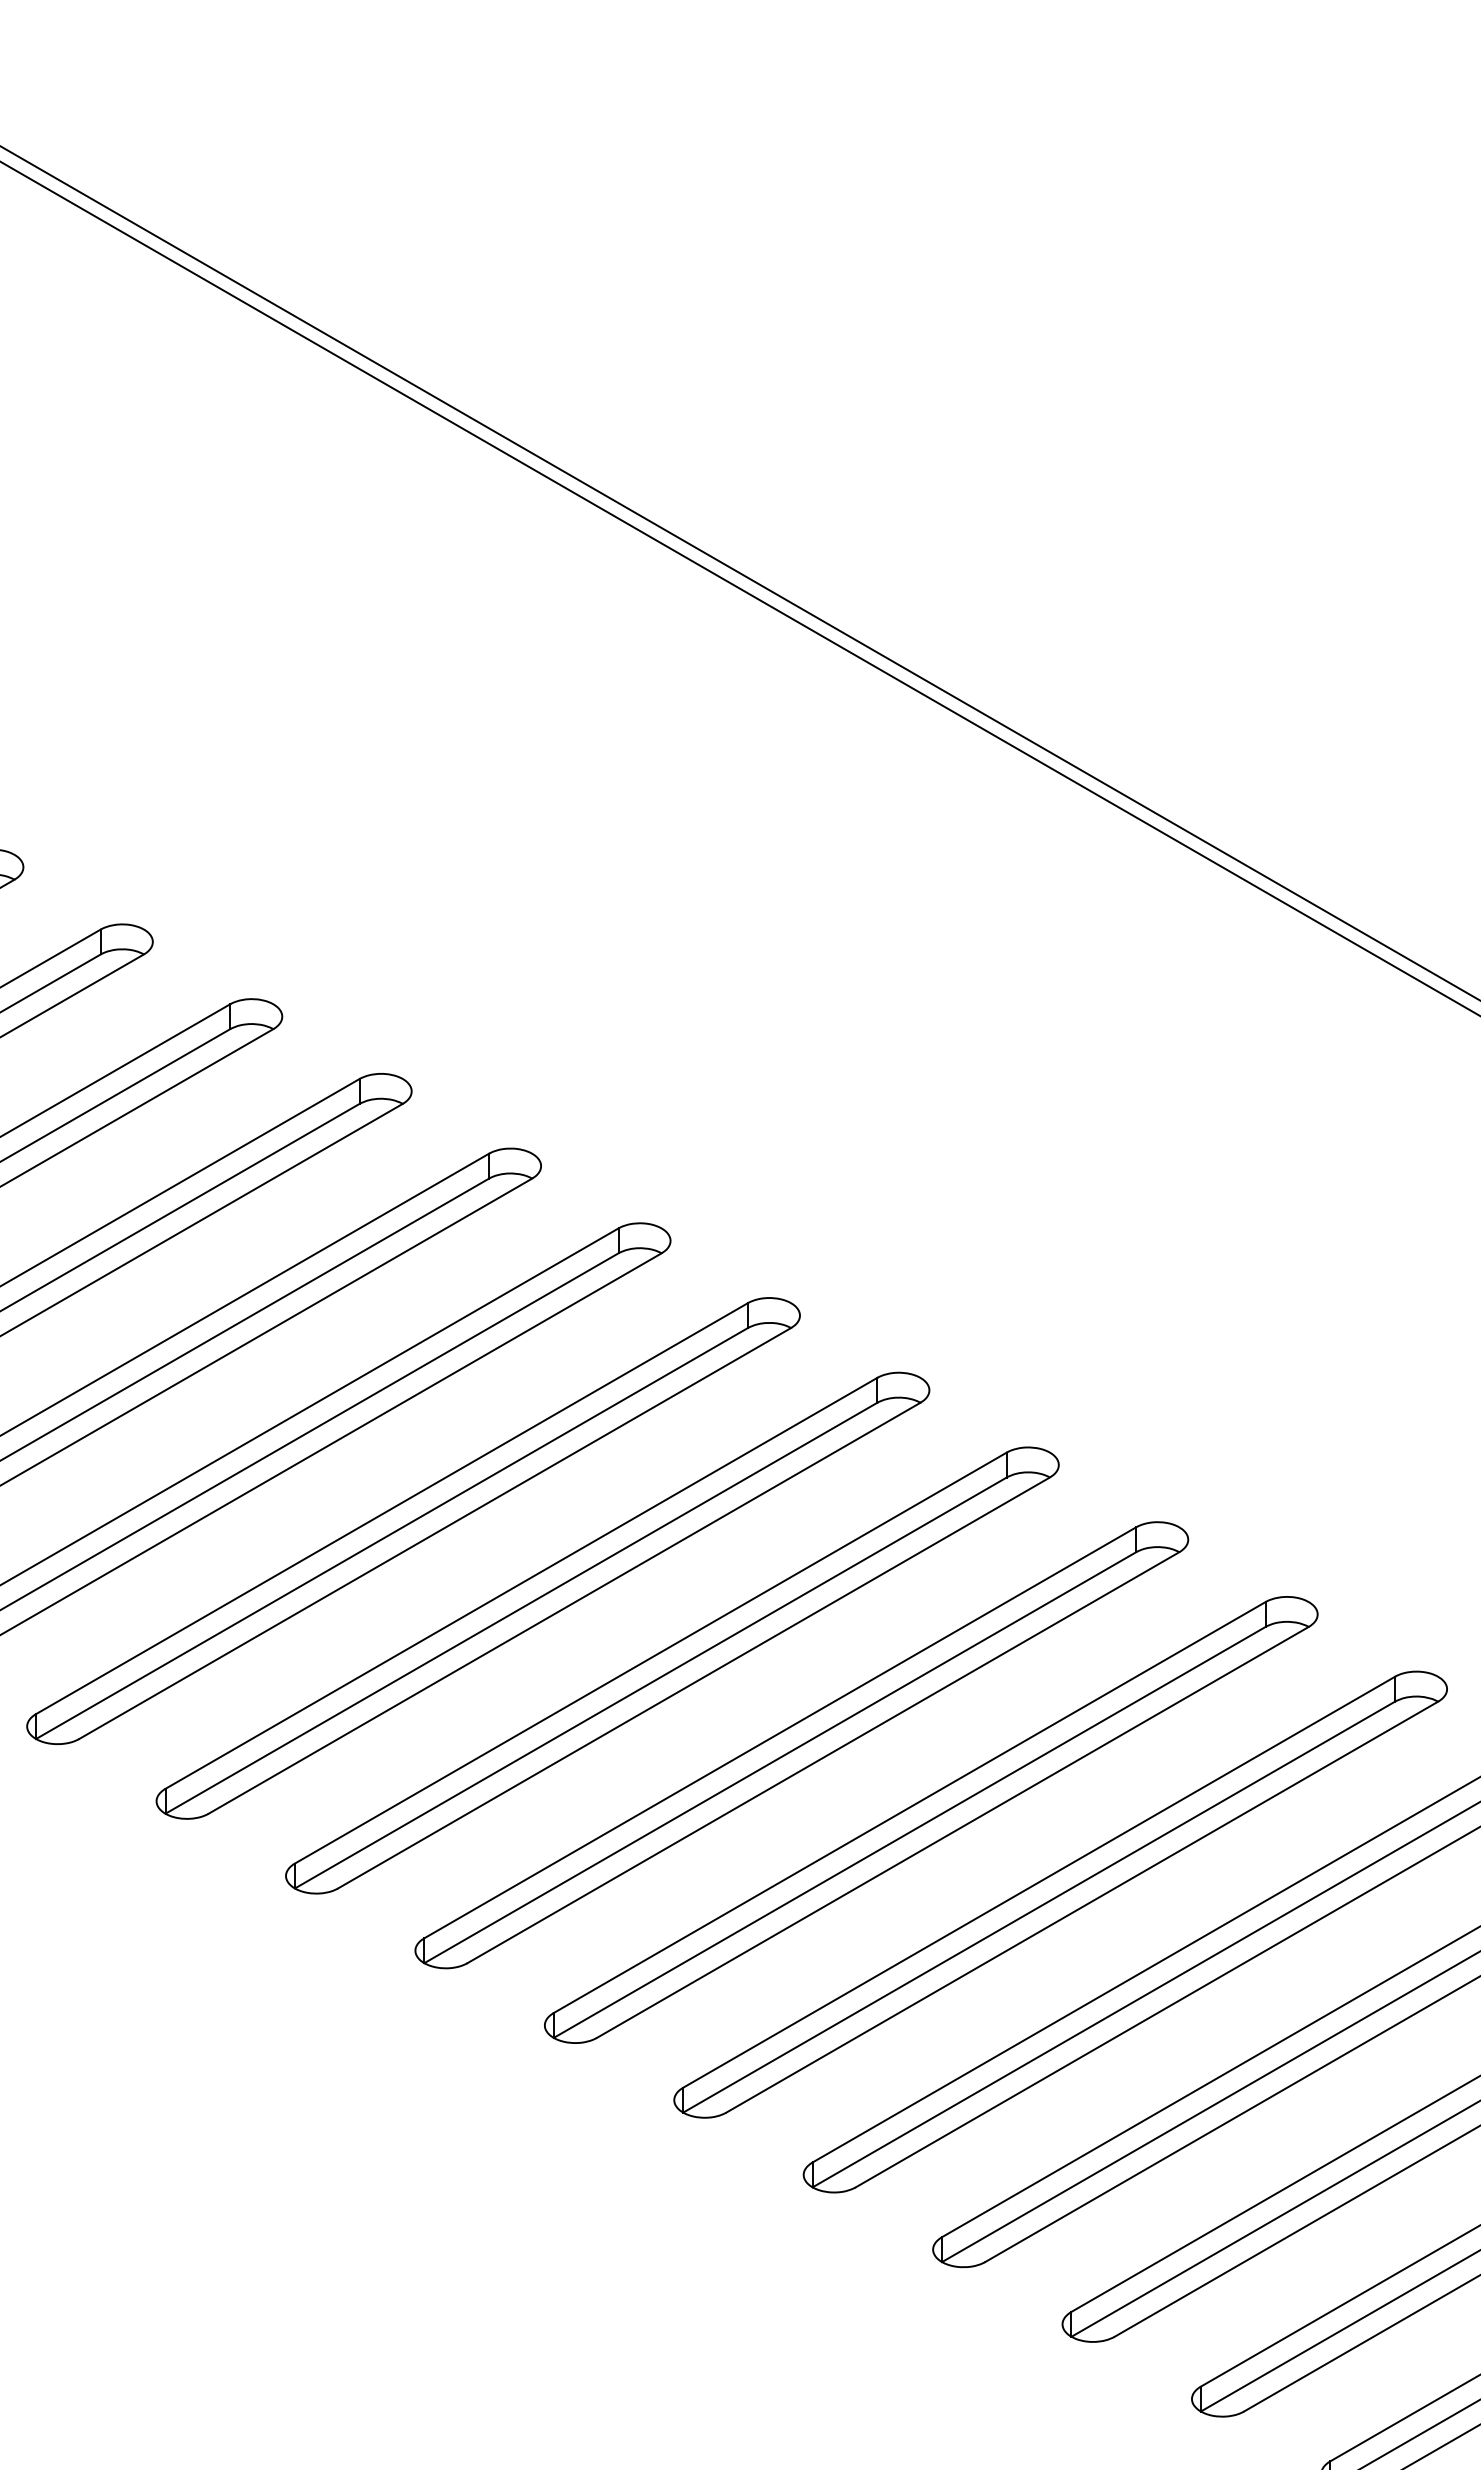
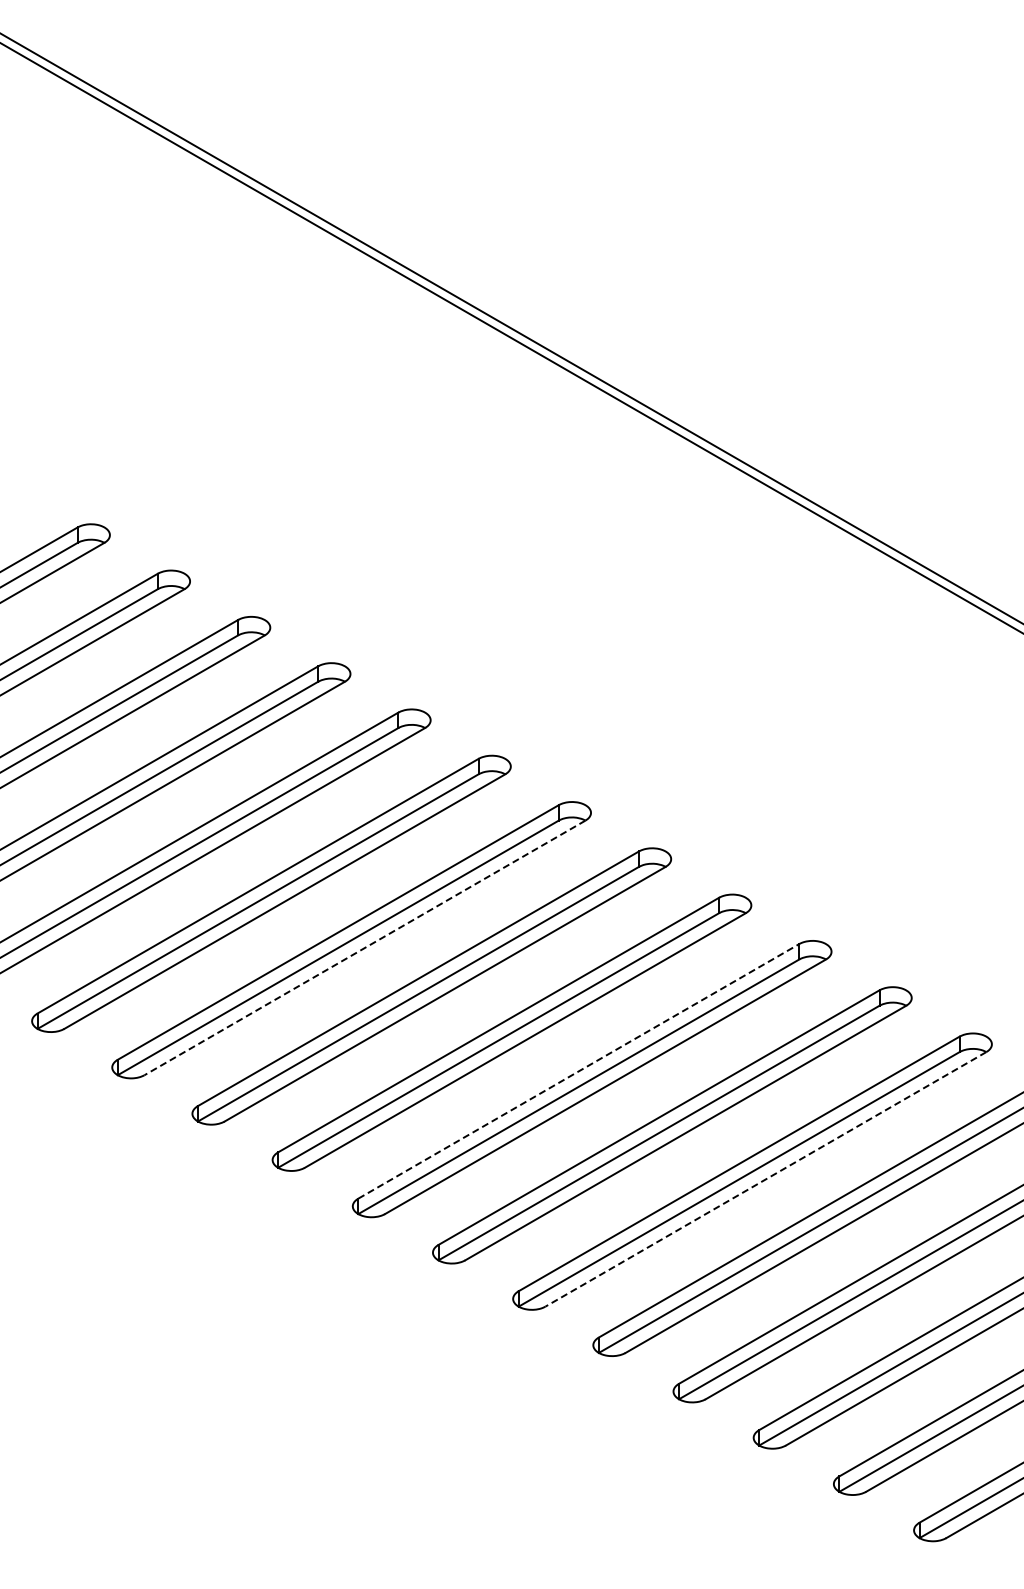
line: (435, 1532) -> (365, 947), solid -> dashed
line: (779, 1733) -> (578, 1071), solid -> dashed
line: (1081, 1907) -> (765, 1179), solid -> dashed

